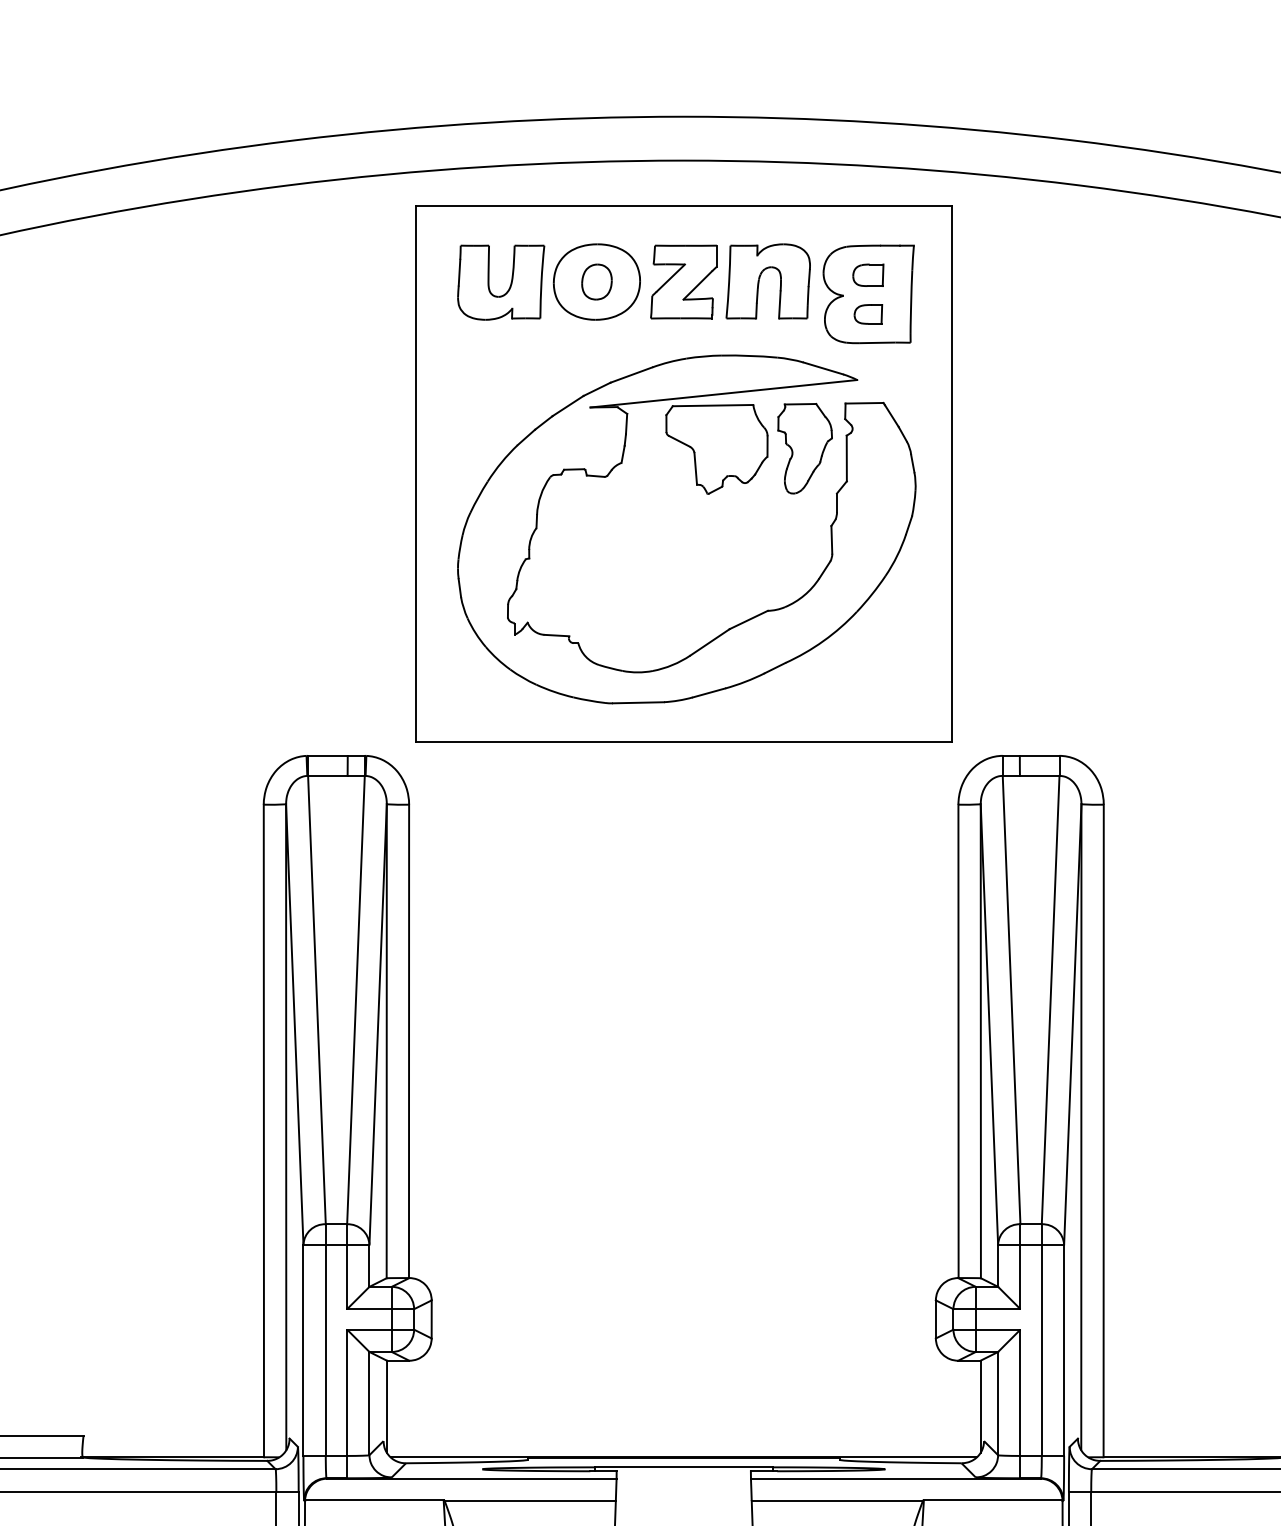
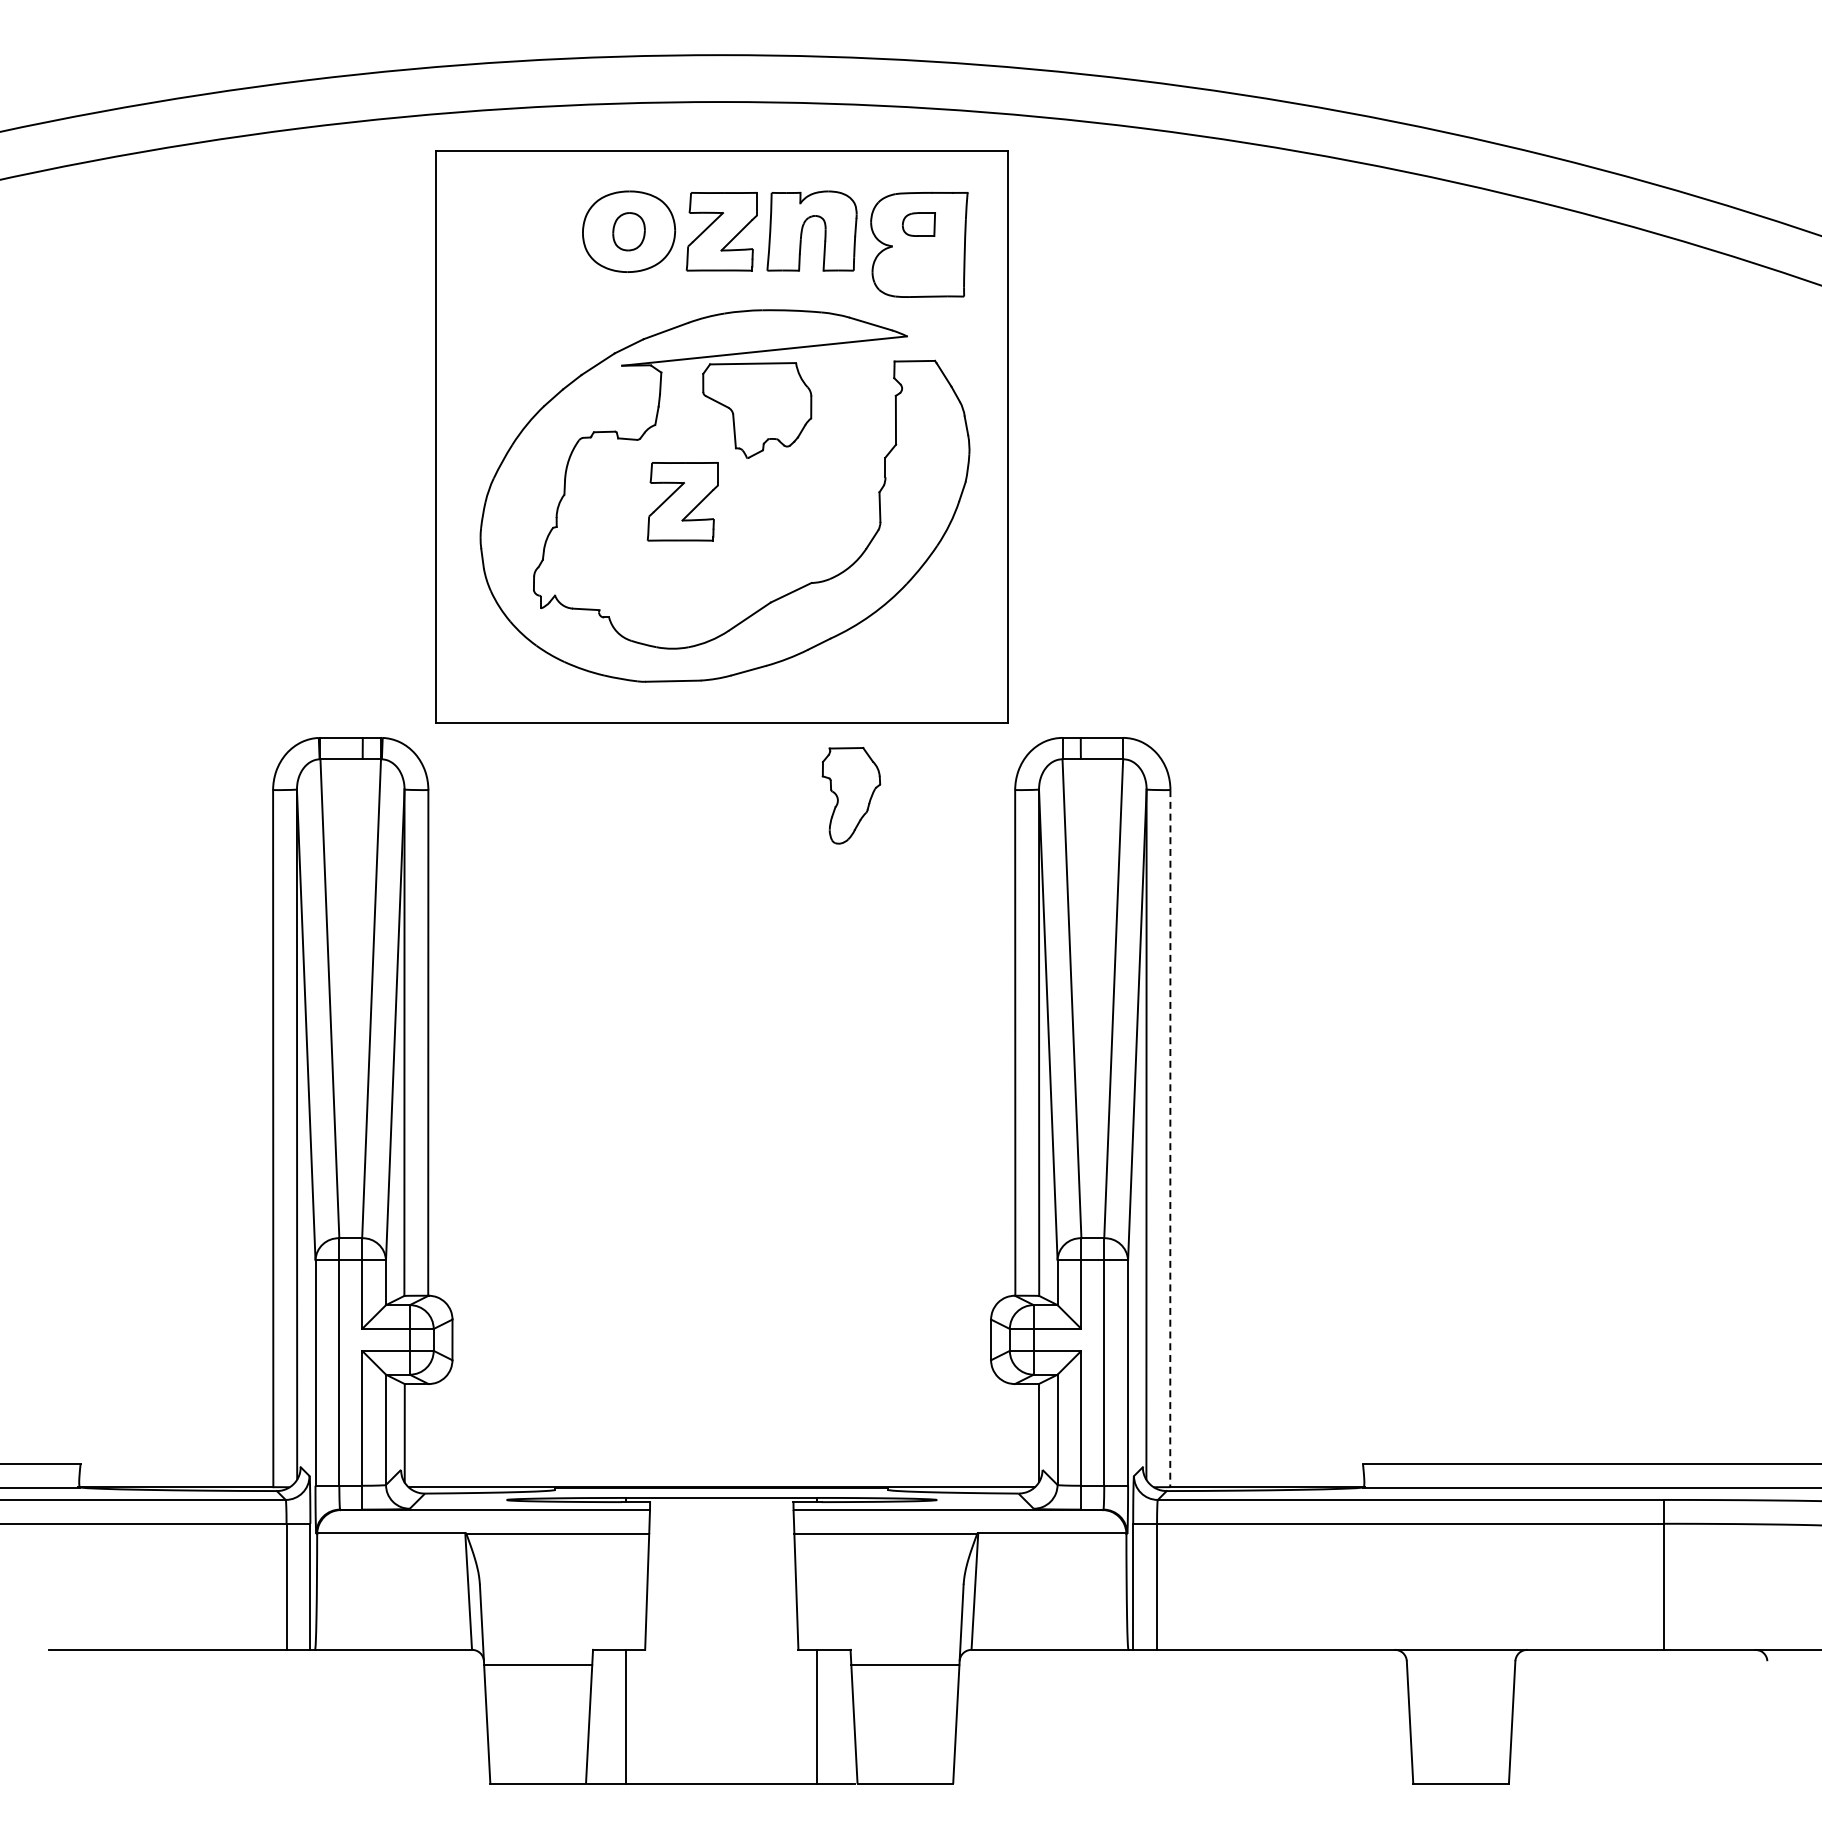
part: (509, 286) -> (535, 236), removed
part: (867, 314) -> (918, 266), removed
part: (805, 448) -> (851, 795), moved
part: (647, 534) -> (682, 501), added
line: (1103, 1130) -> (1170, 1138), solid -> dashed

